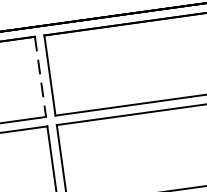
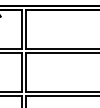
line: (40, 76) -> (21, 29), dashed -> solid

